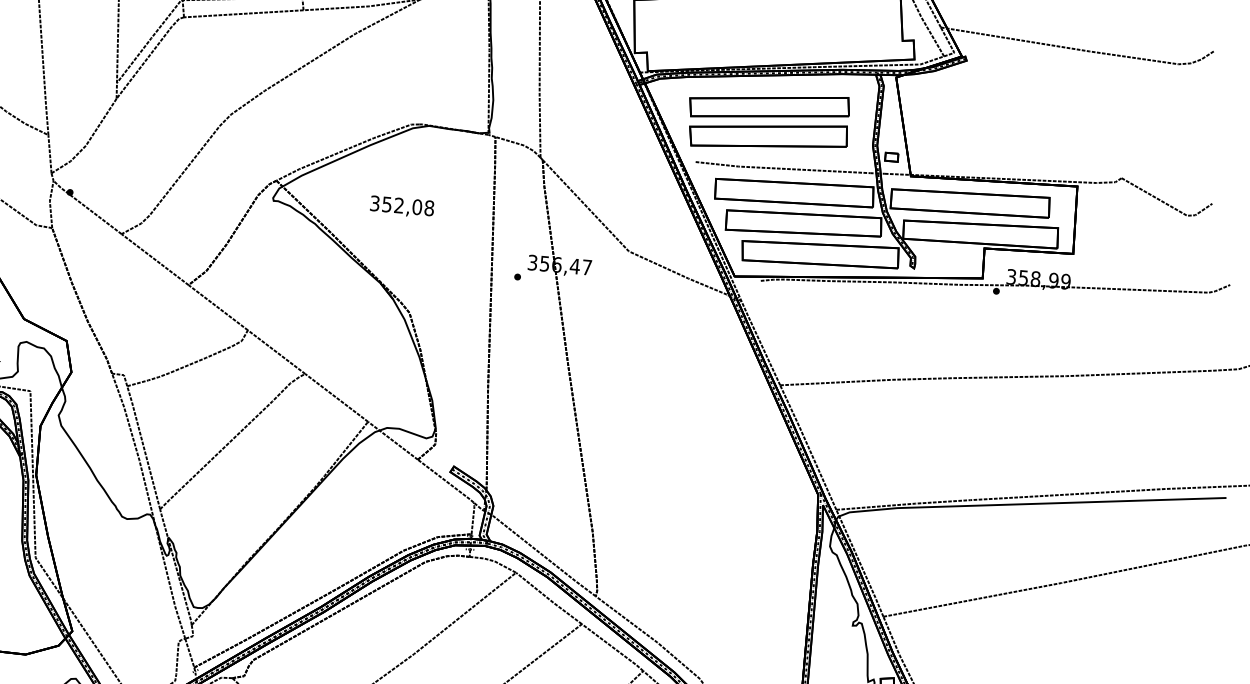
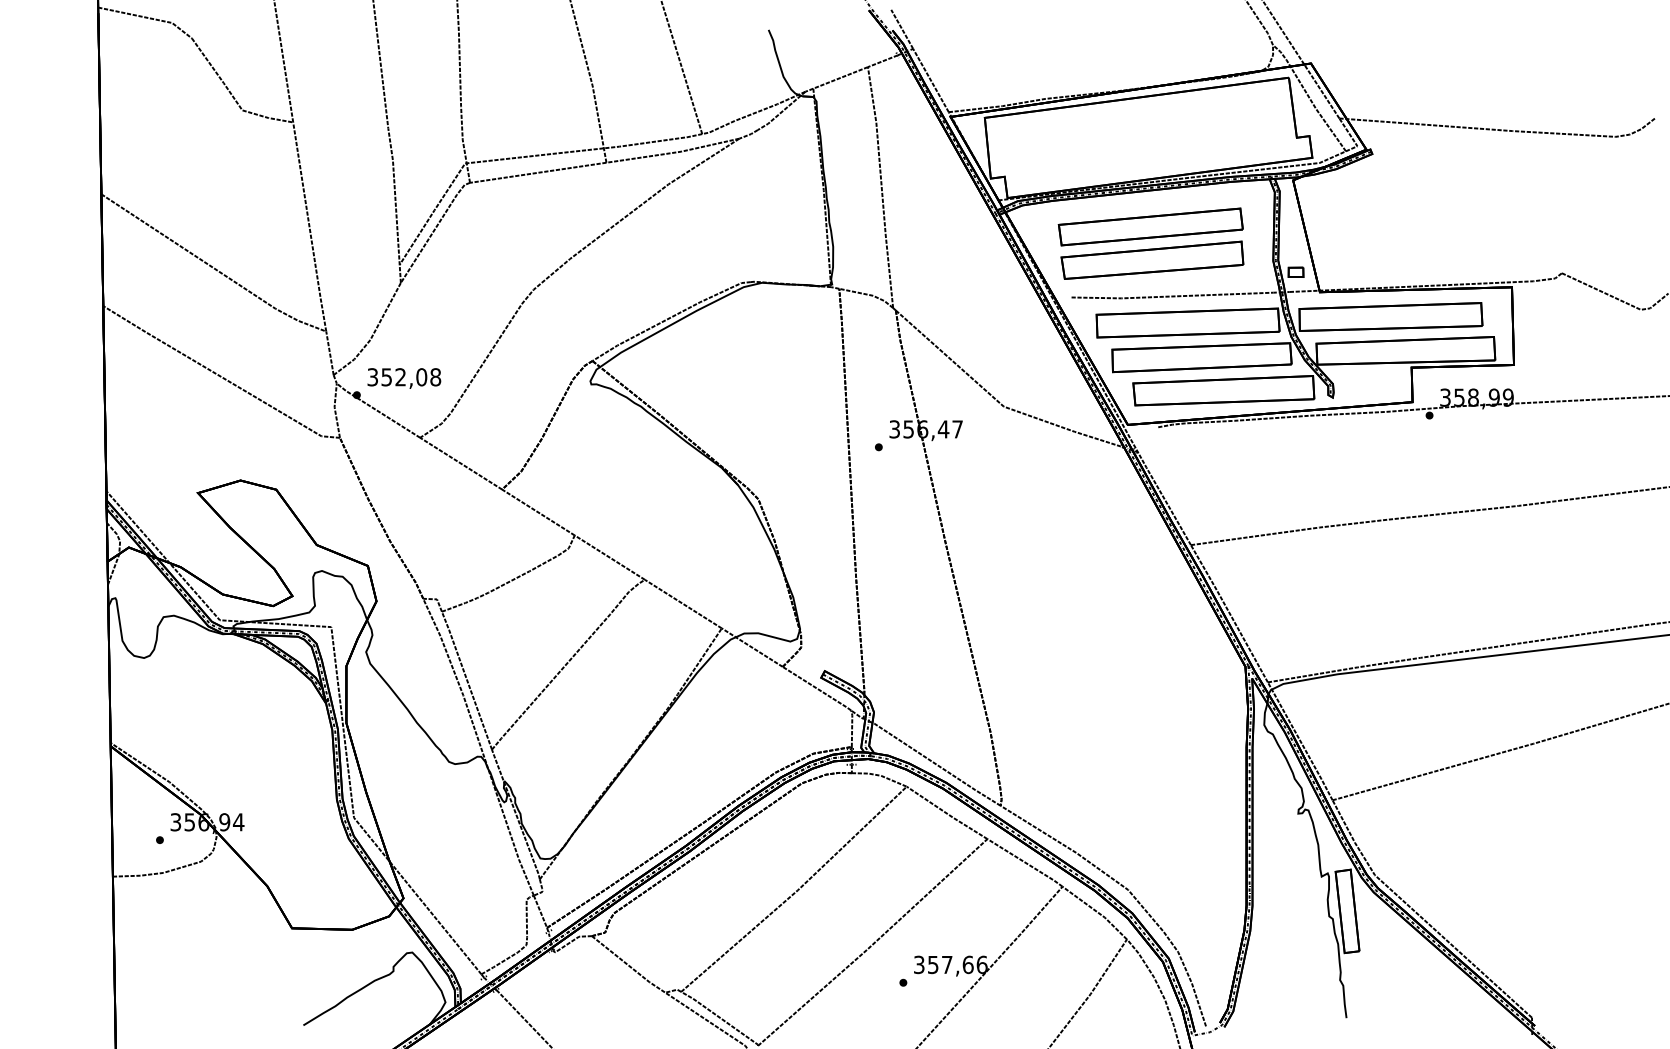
text: (402, 206) -> (404, 378), moved

